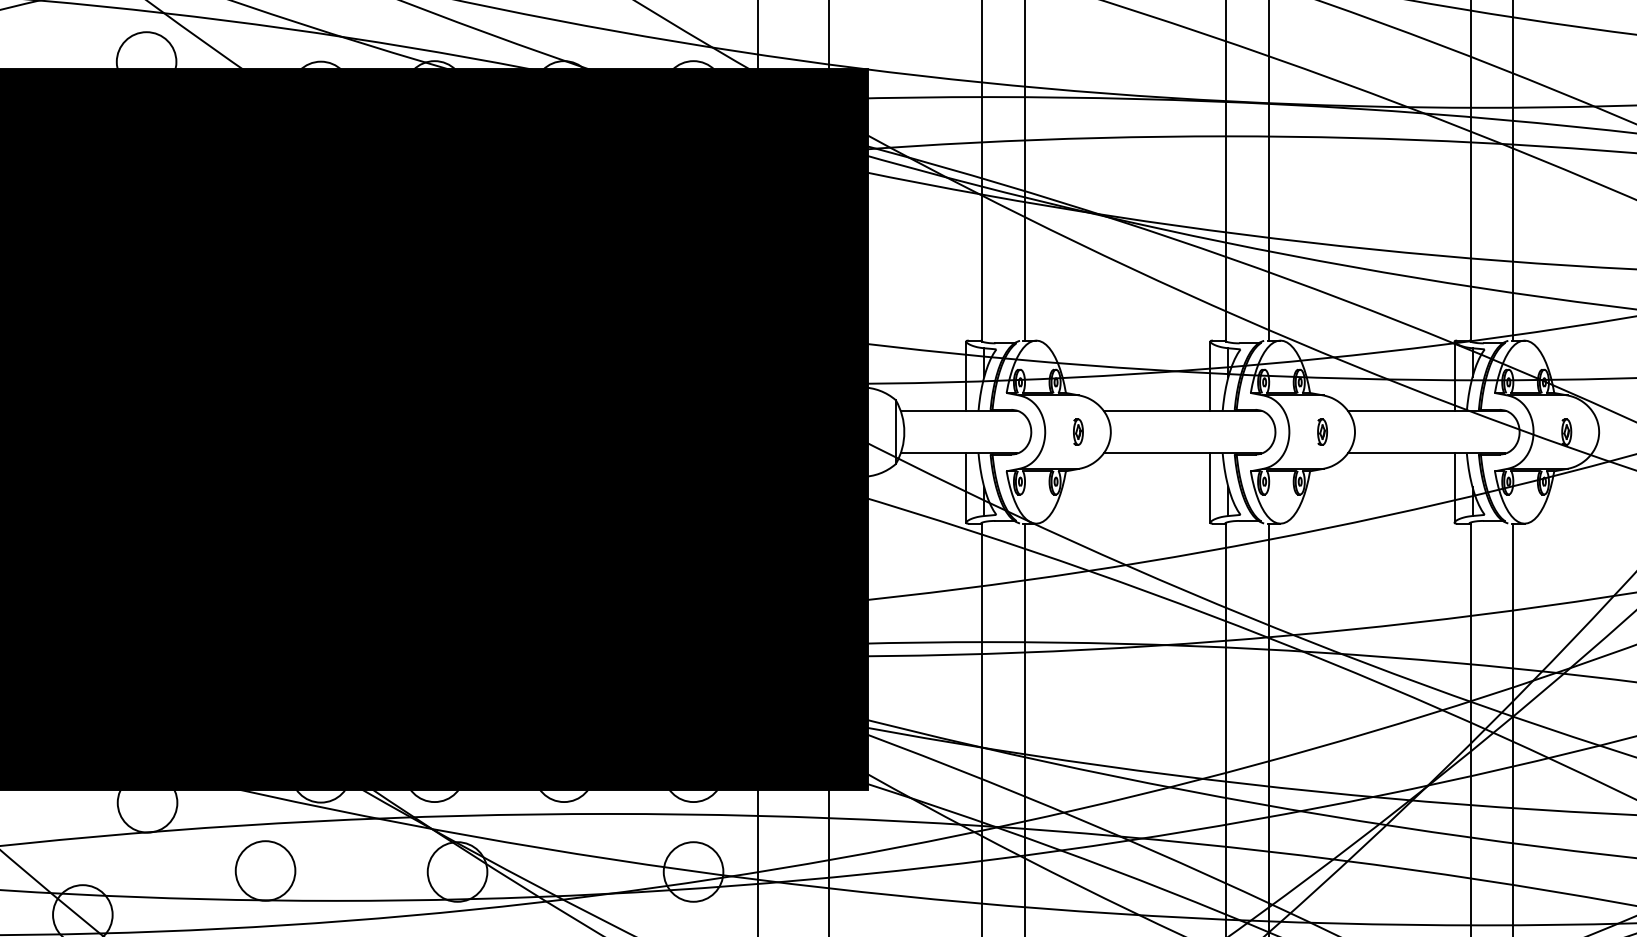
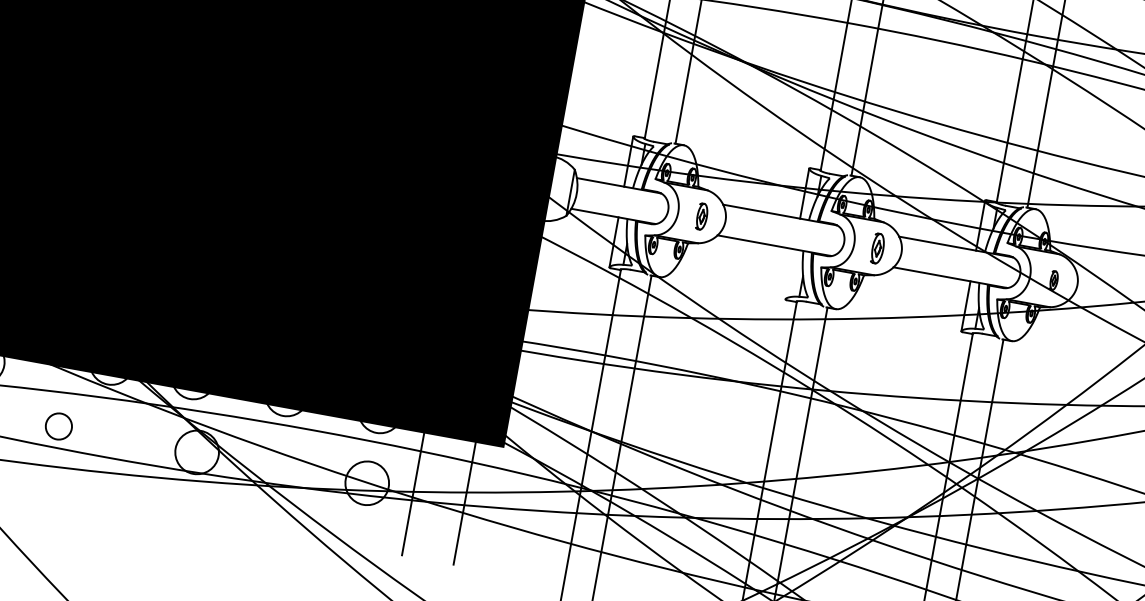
part: (1078, 431) -> (702, 216), size x1.4
part: (1322, 431) -> (878, 248), size x1.6
line: (1210, 487) -> (790, 273), removed
circle: (265, 870) -> (58, 426), size x0.6

